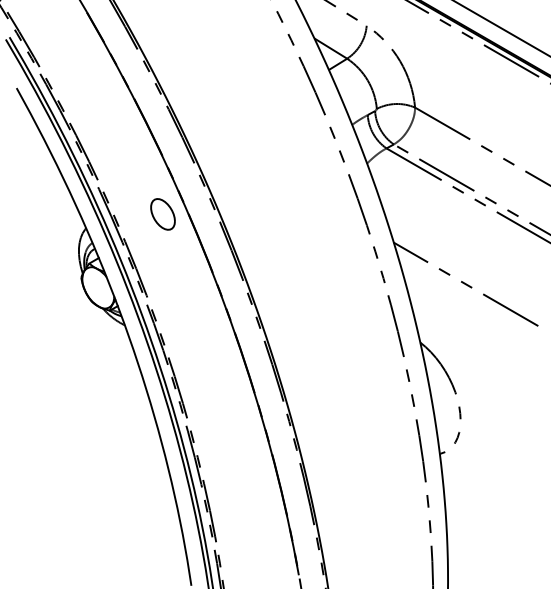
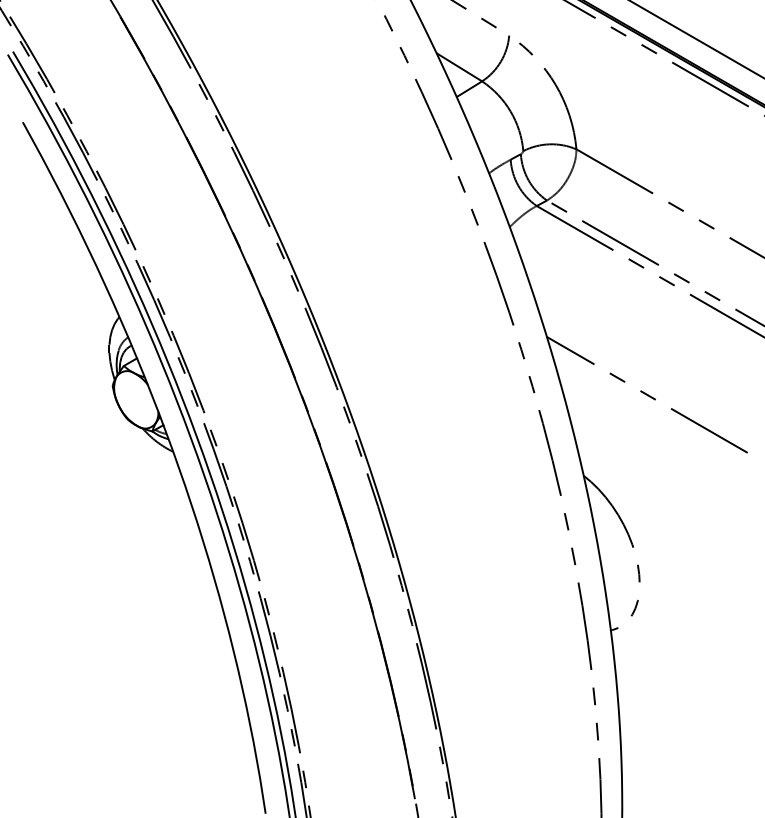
part: (162, 214) -> (225, 297), removed

